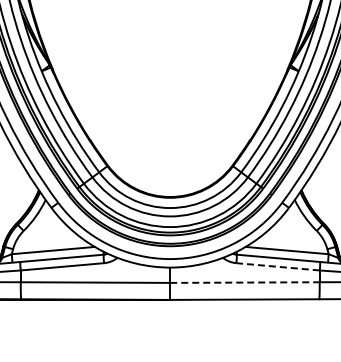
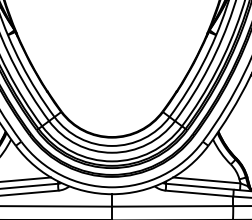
line: (278, 266) -> (199, 193), dashed -> solid
line: (244, 282) -> (172, 206), dashed -> solid

